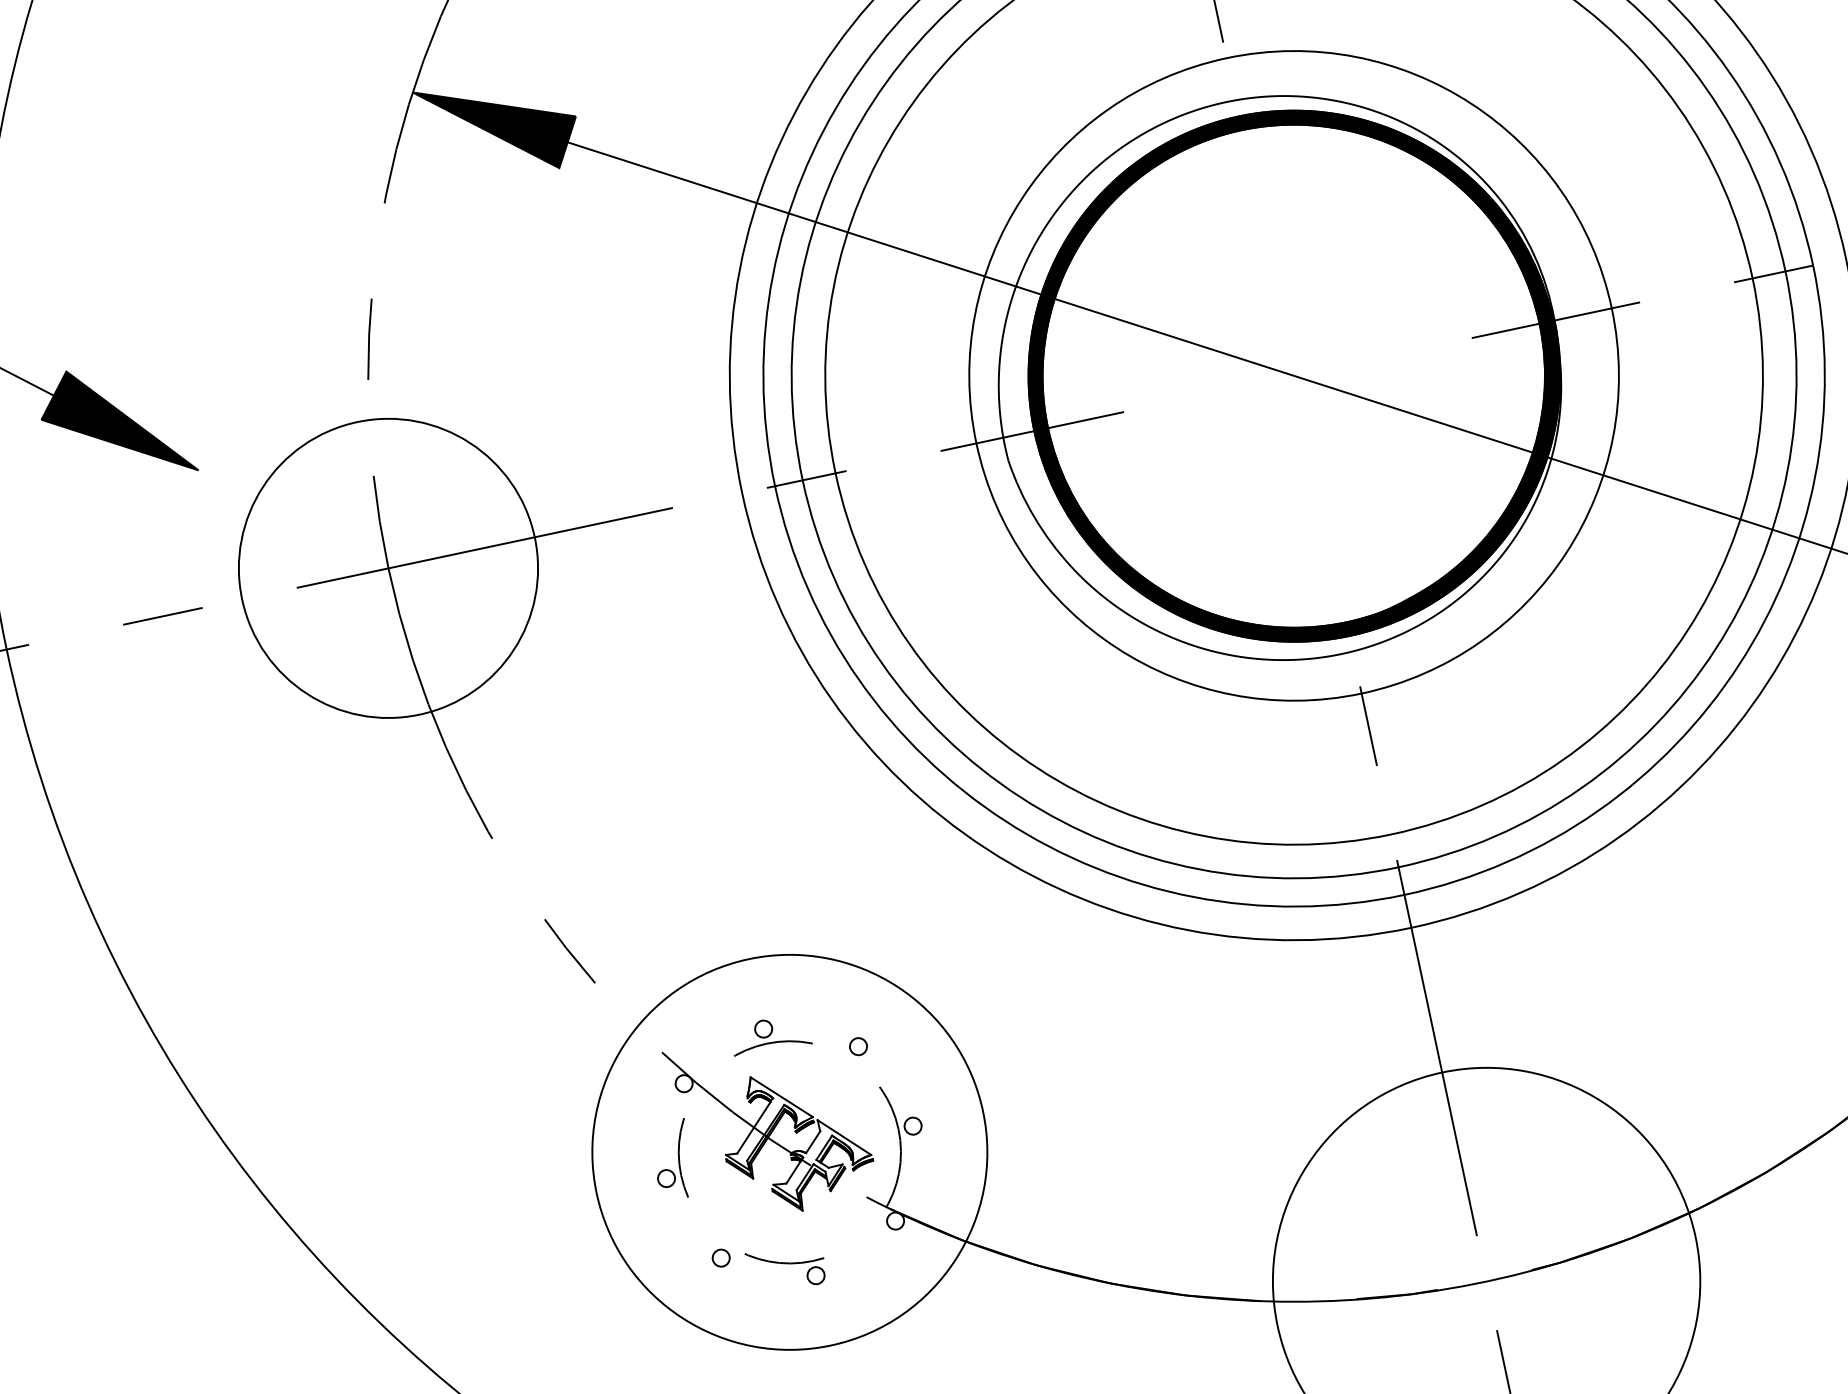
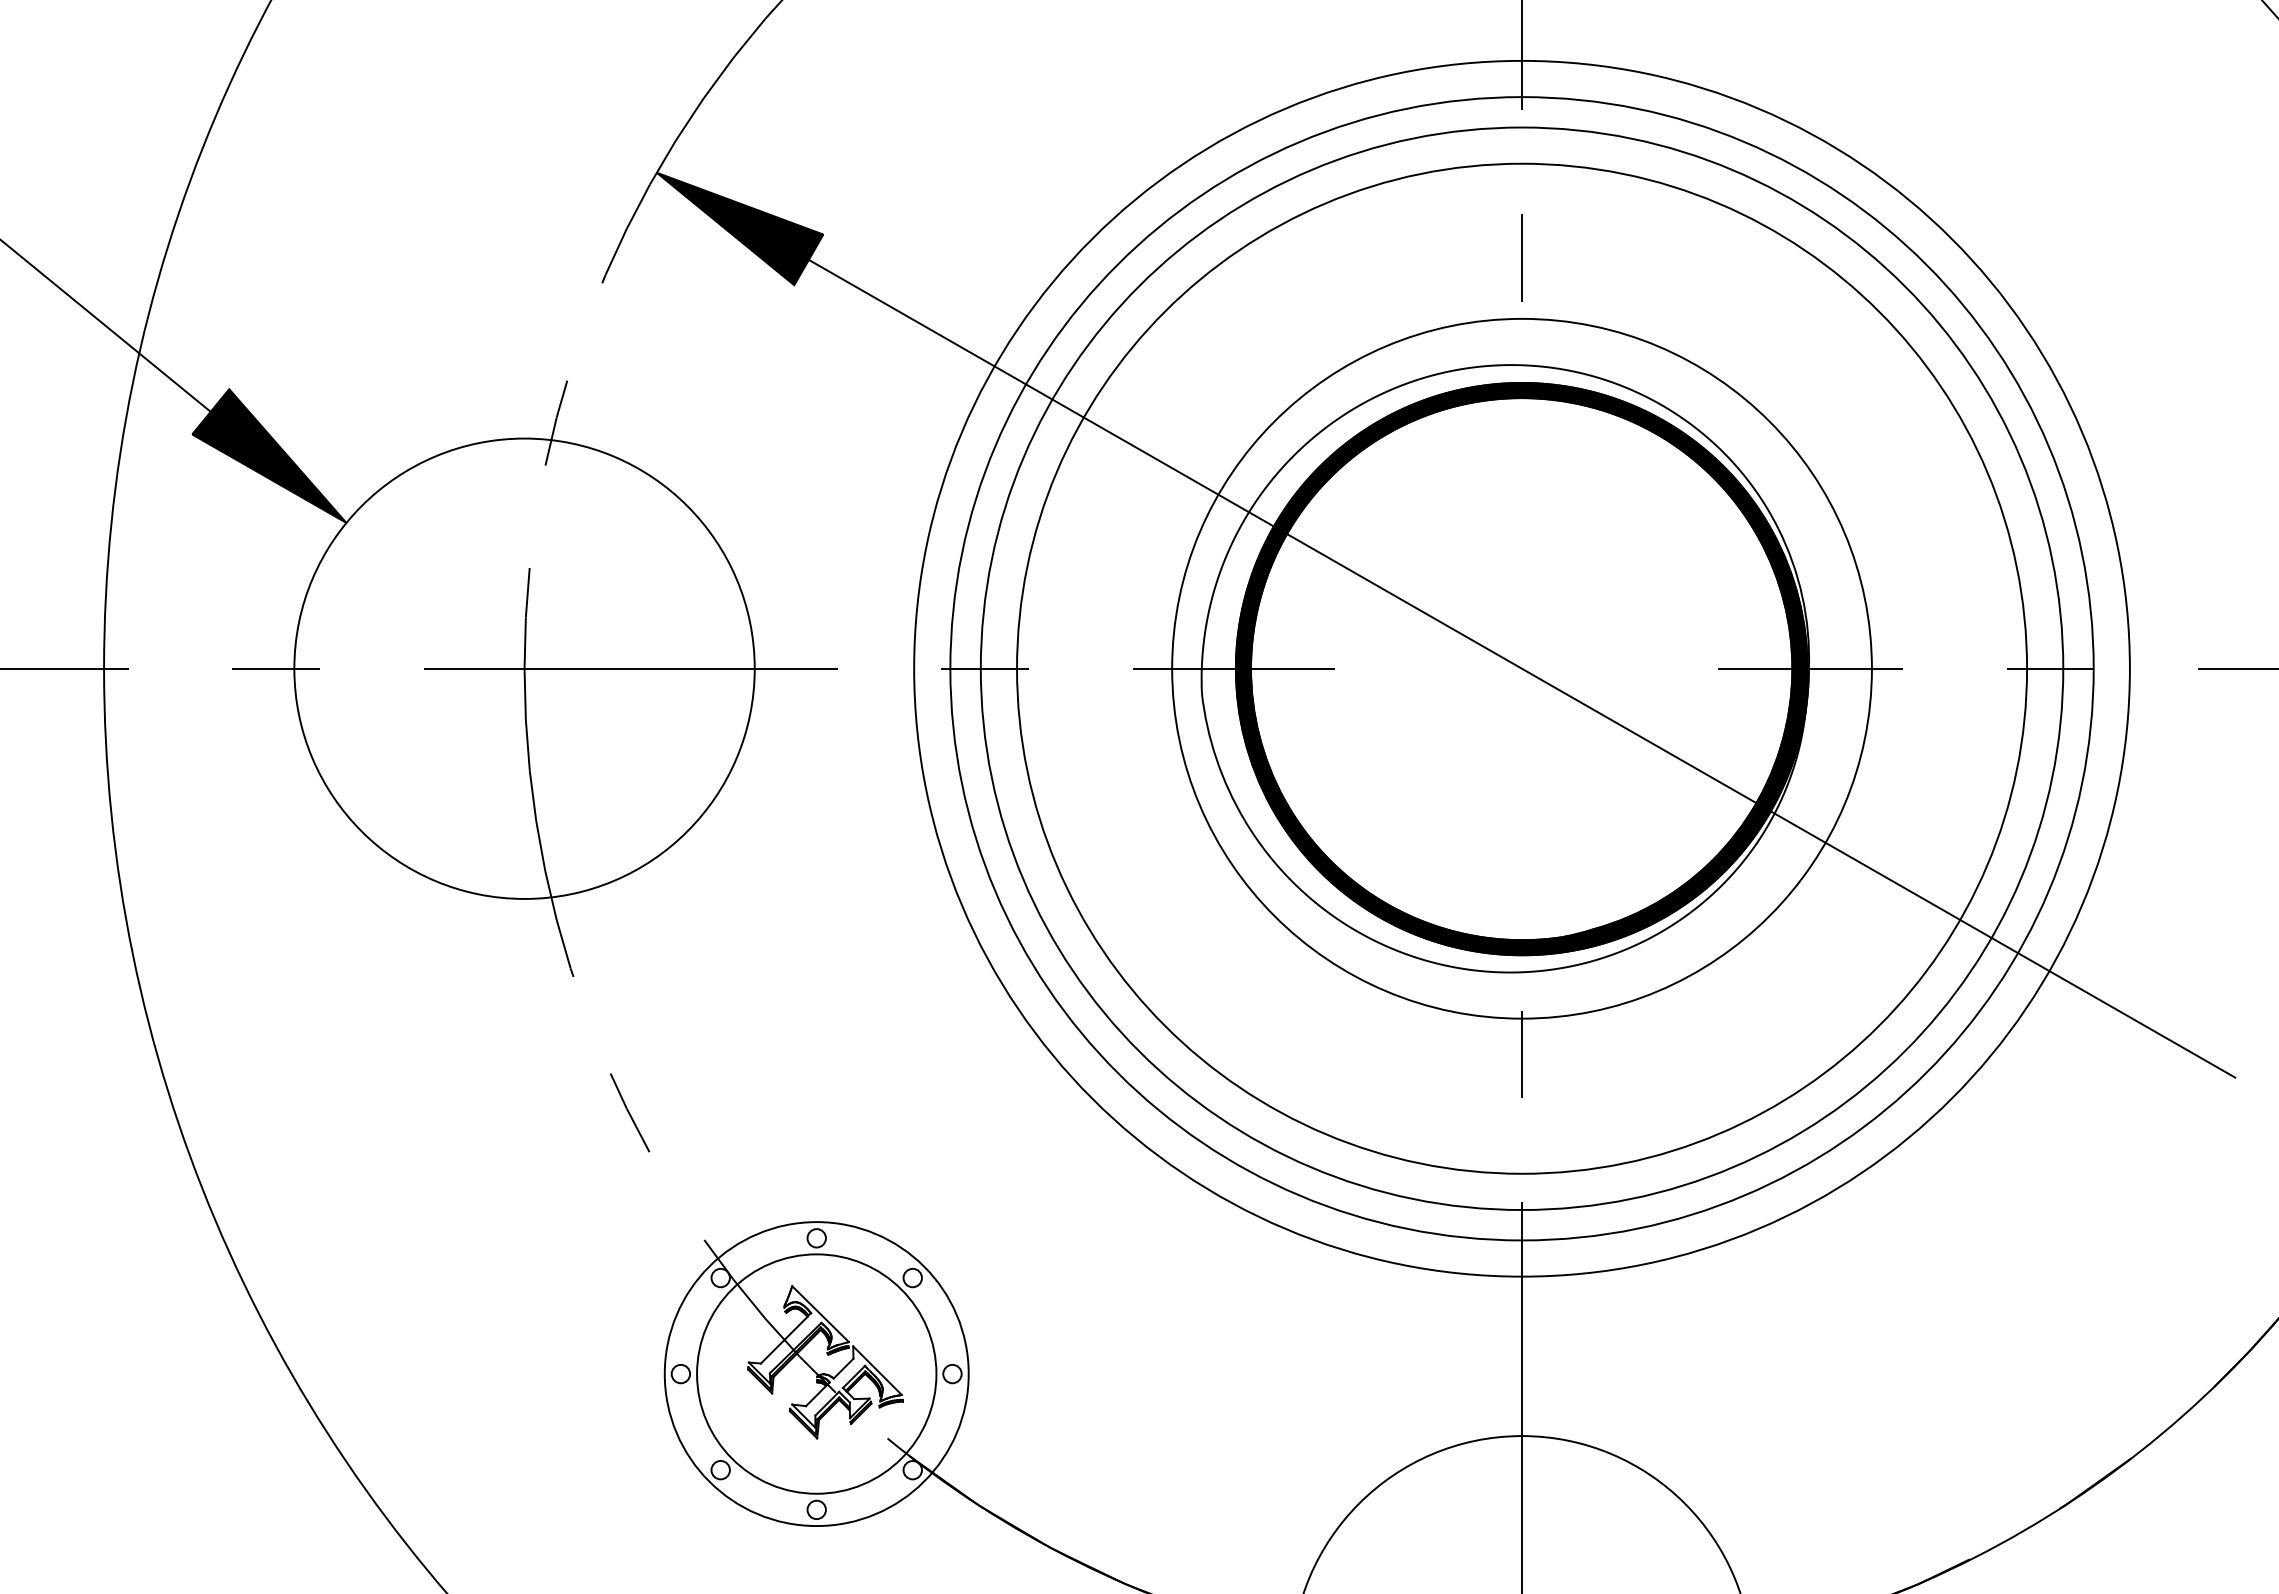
circle: (388, 568) -> (524, 668), size x1.43
circle: (789, 1151) -> (816, 1373), dashed -> solid
circle: (789, 1152) -> (816, 1374), size x0.71

